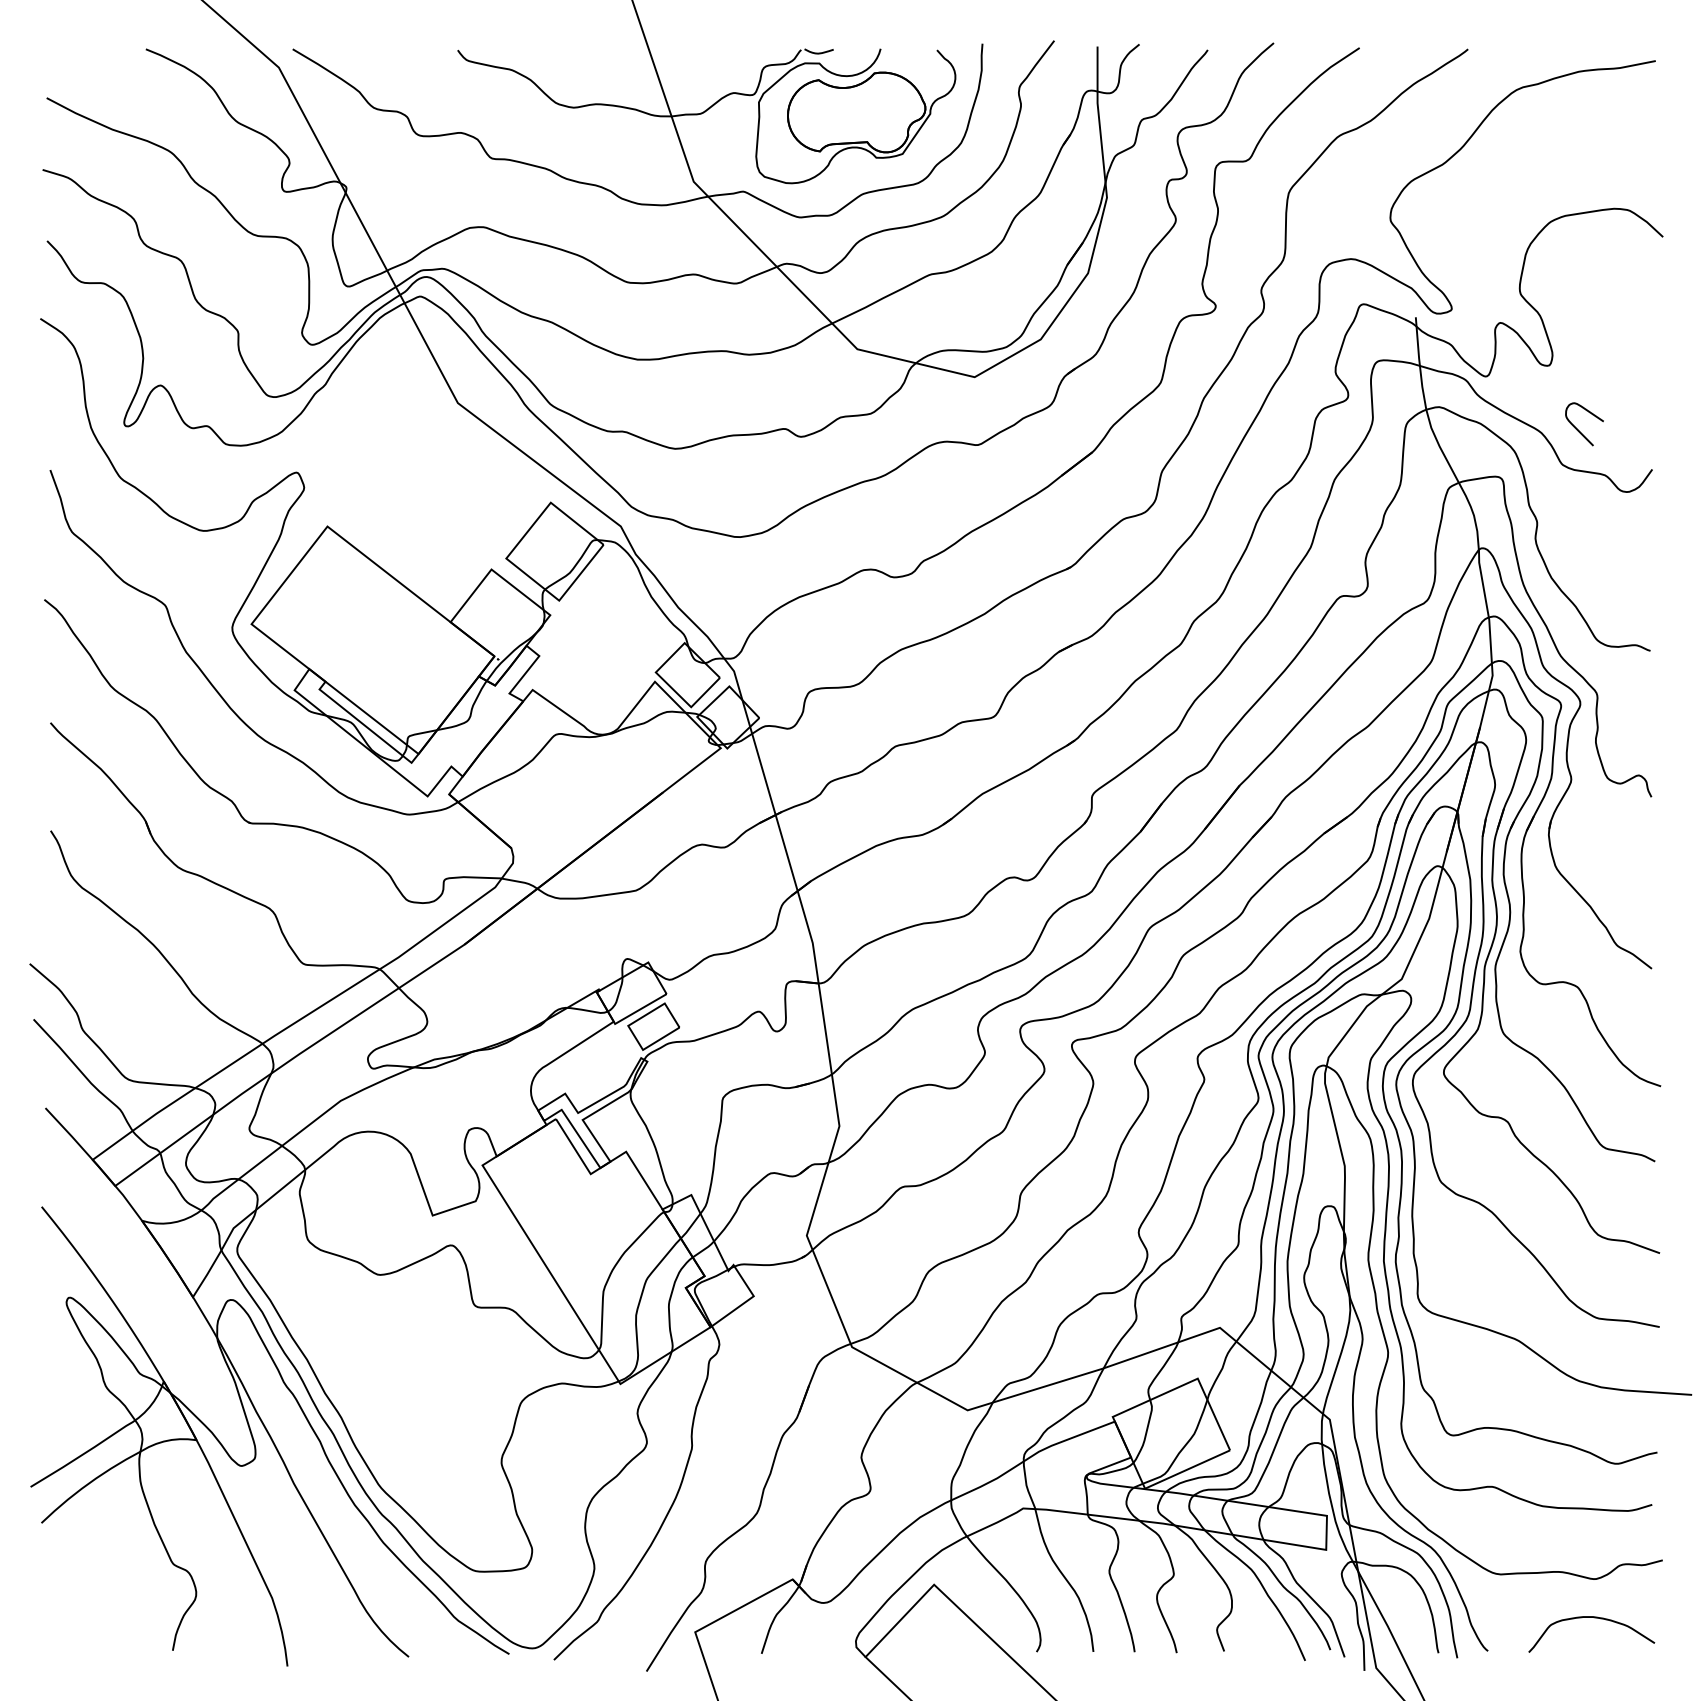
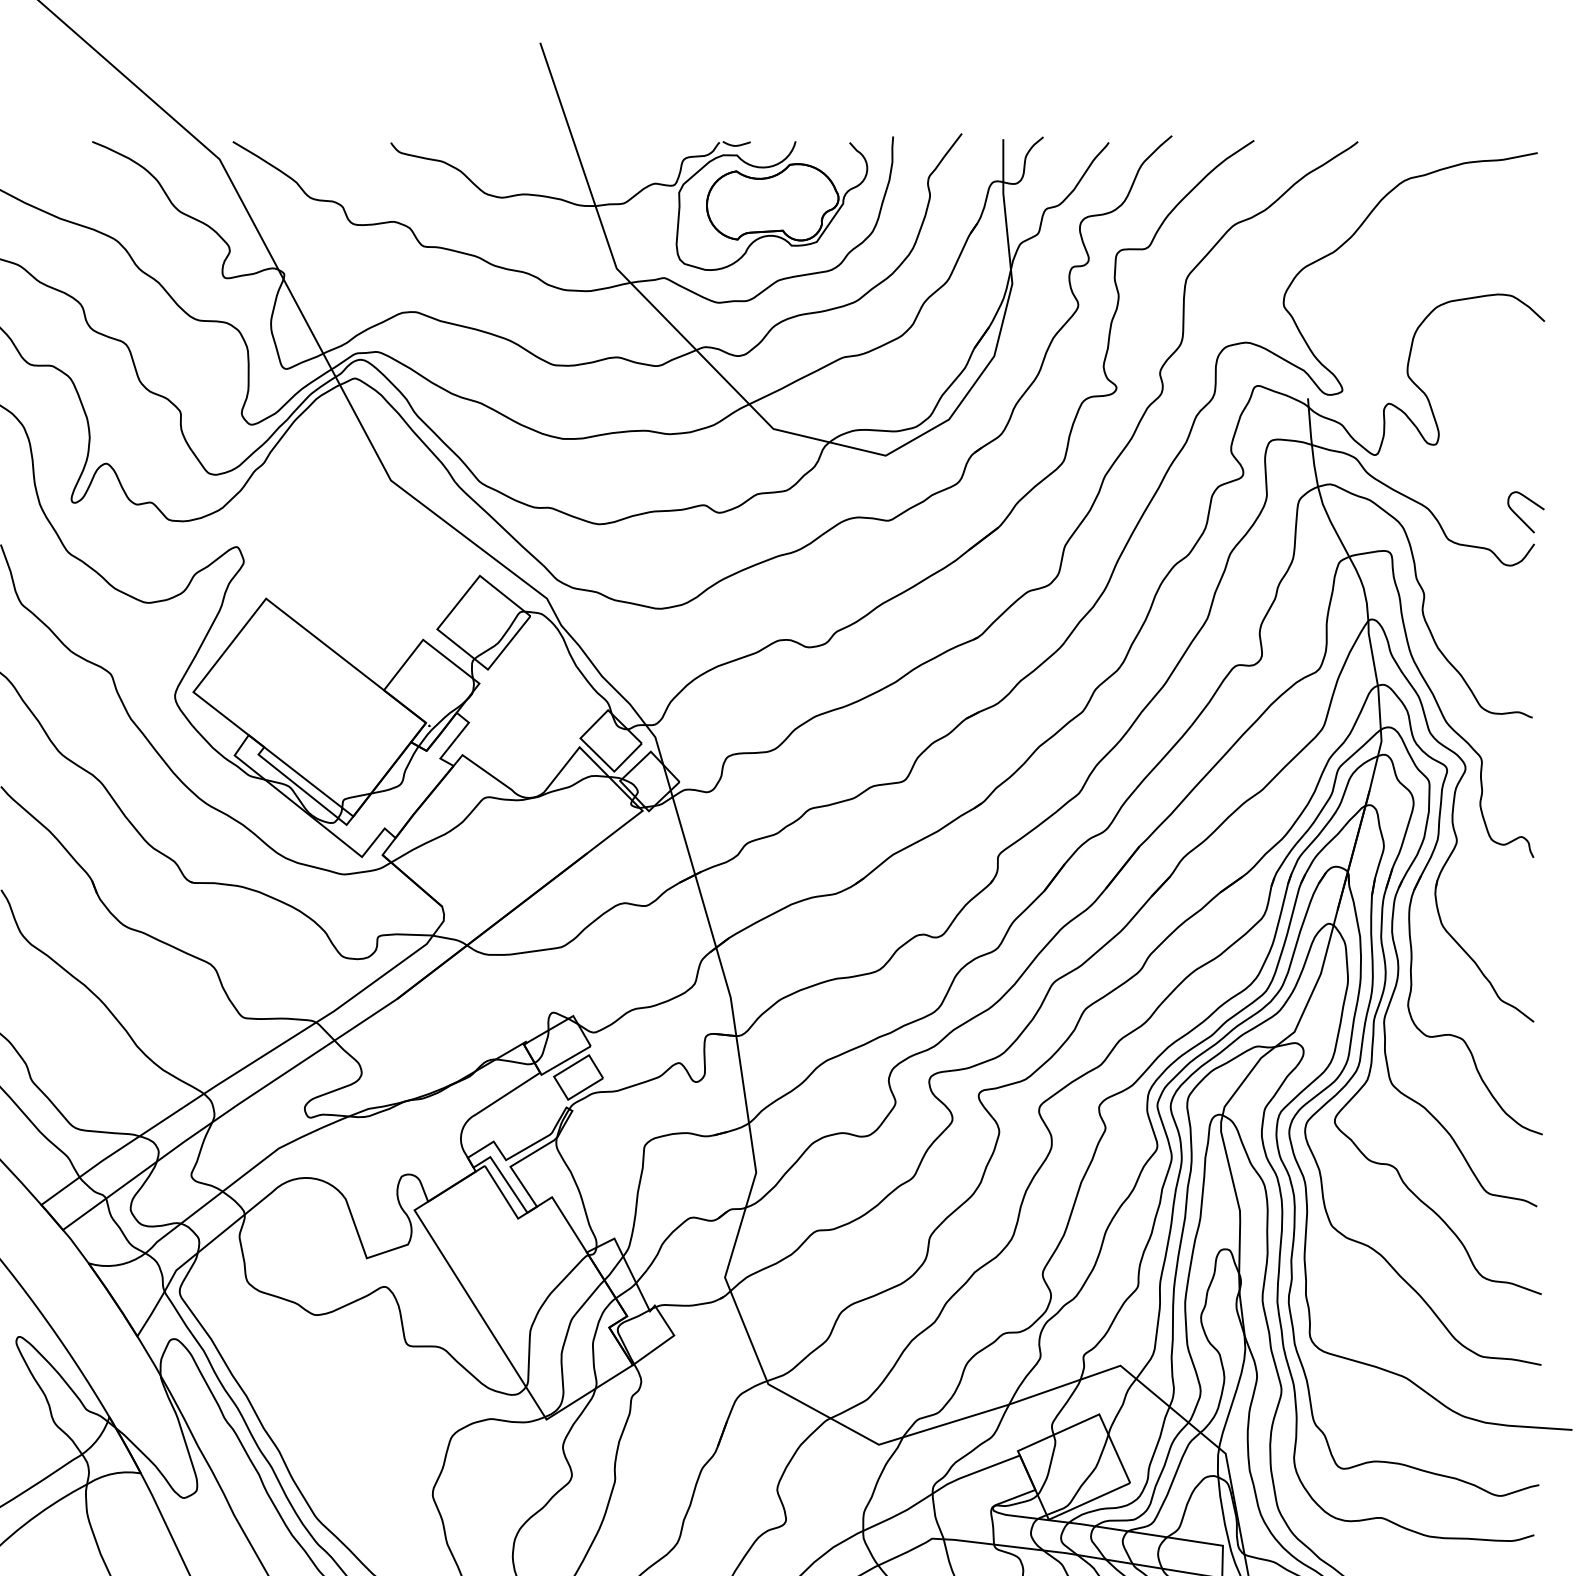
curve: (1578, 429) -> (1520, 517), moved

